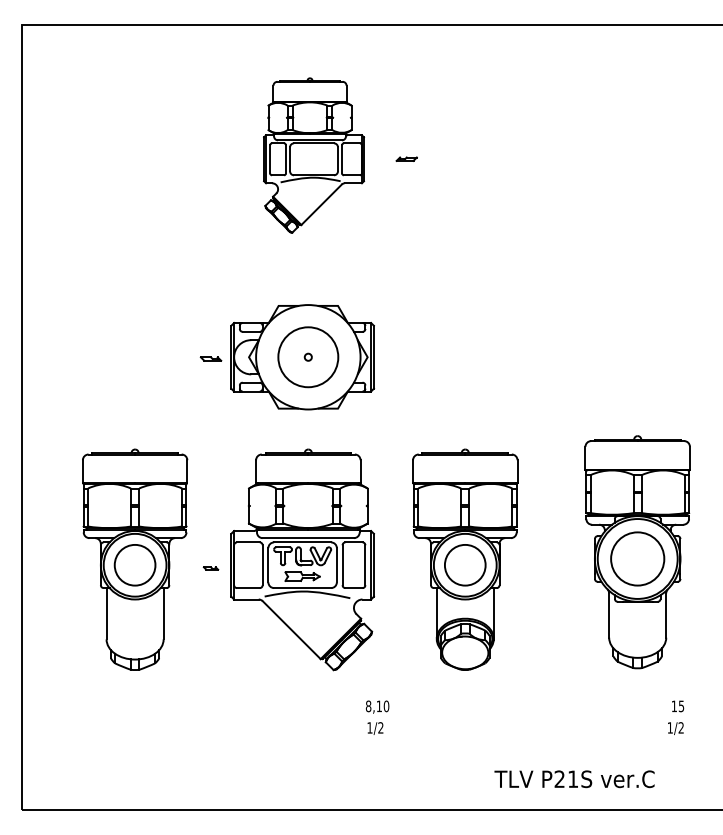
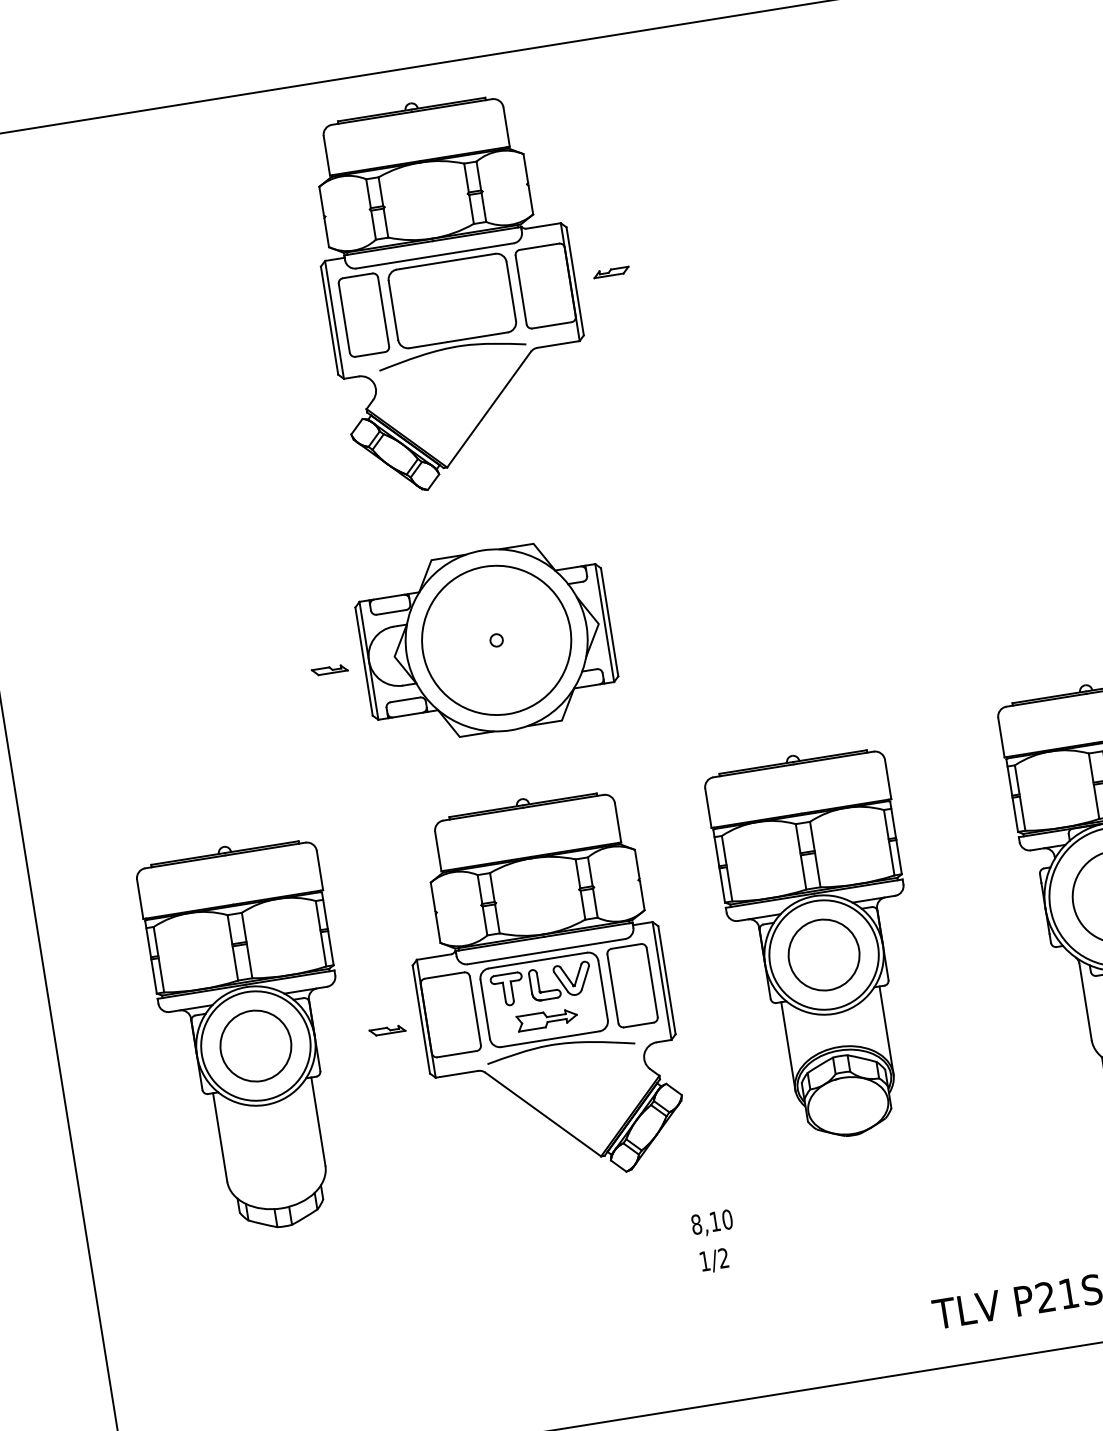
part: (313, 155) -> (449, 291), size x1.43
circle: (308, 357) -> (497, 640), size x1.43
part: (210, 568) -> (386, 1030), size x1.43

